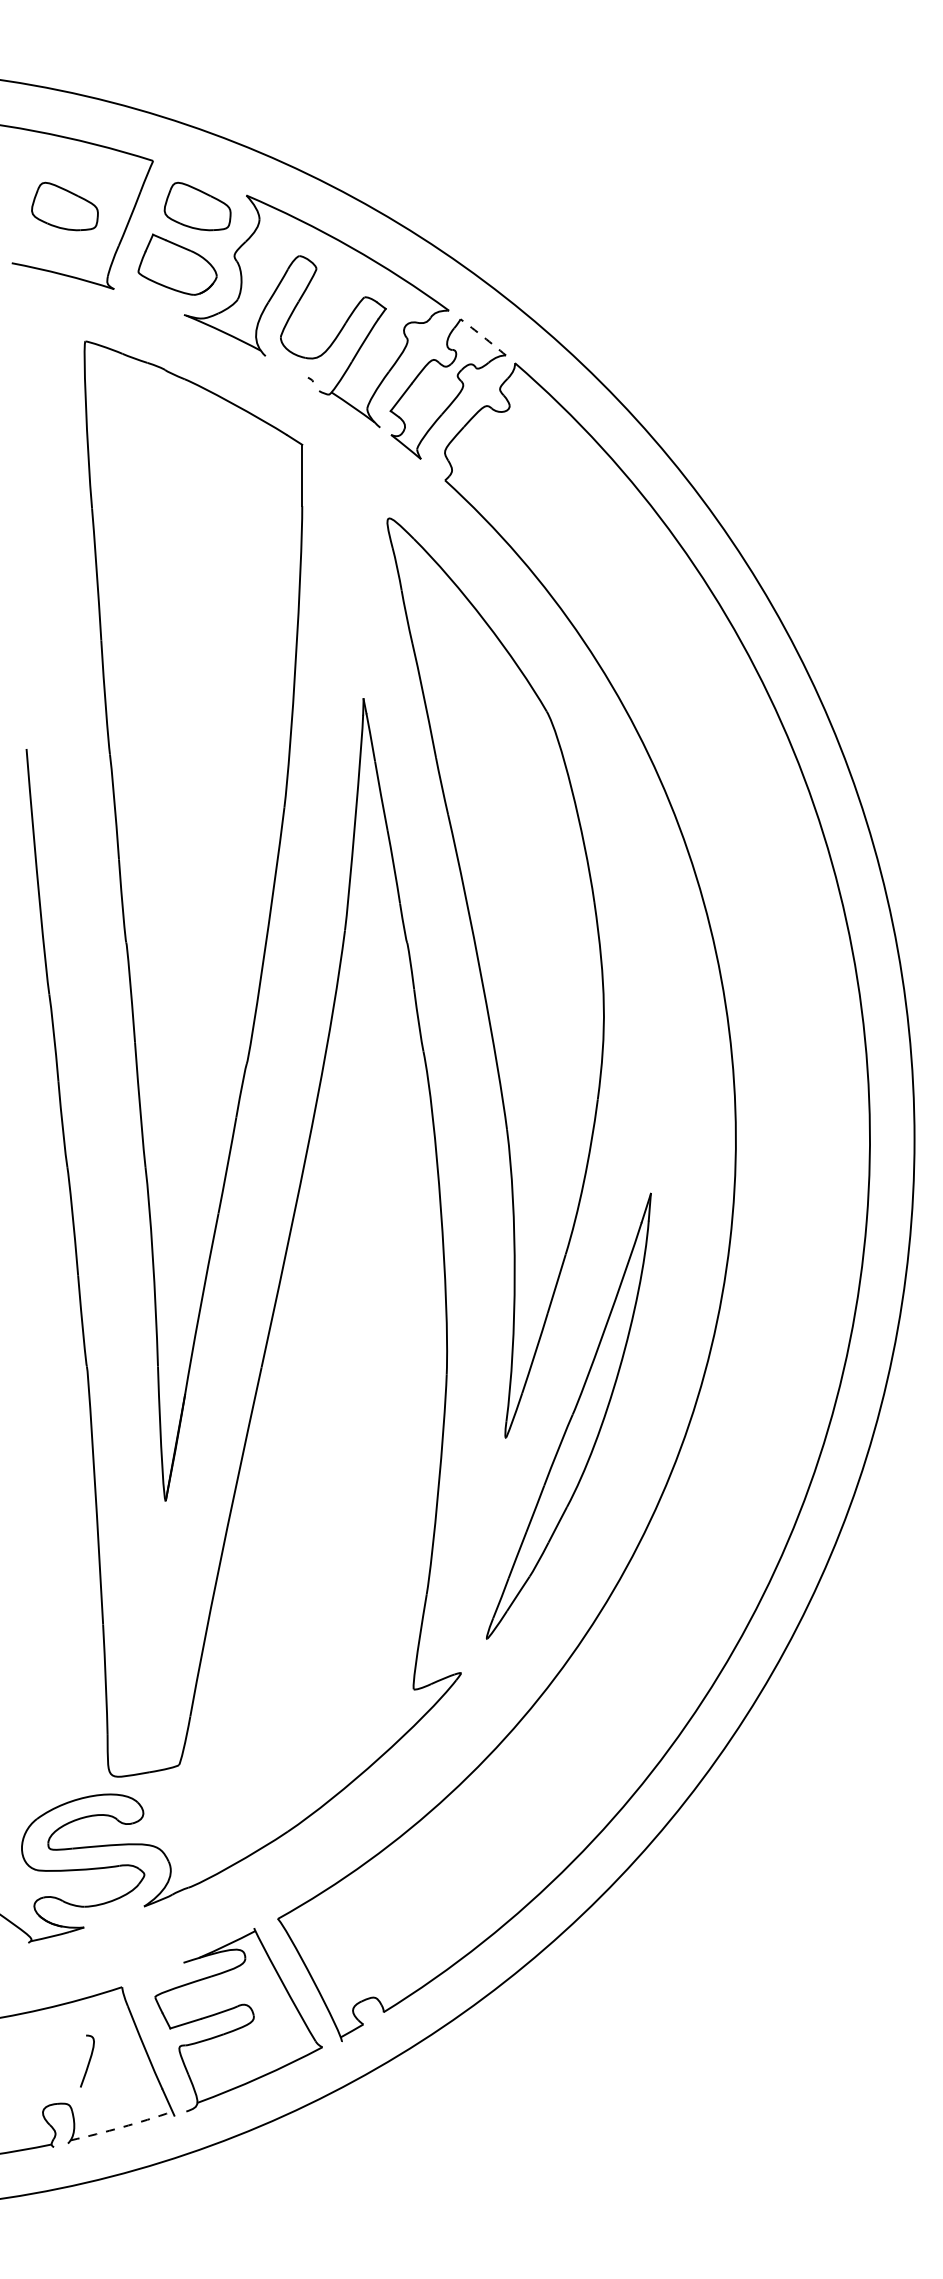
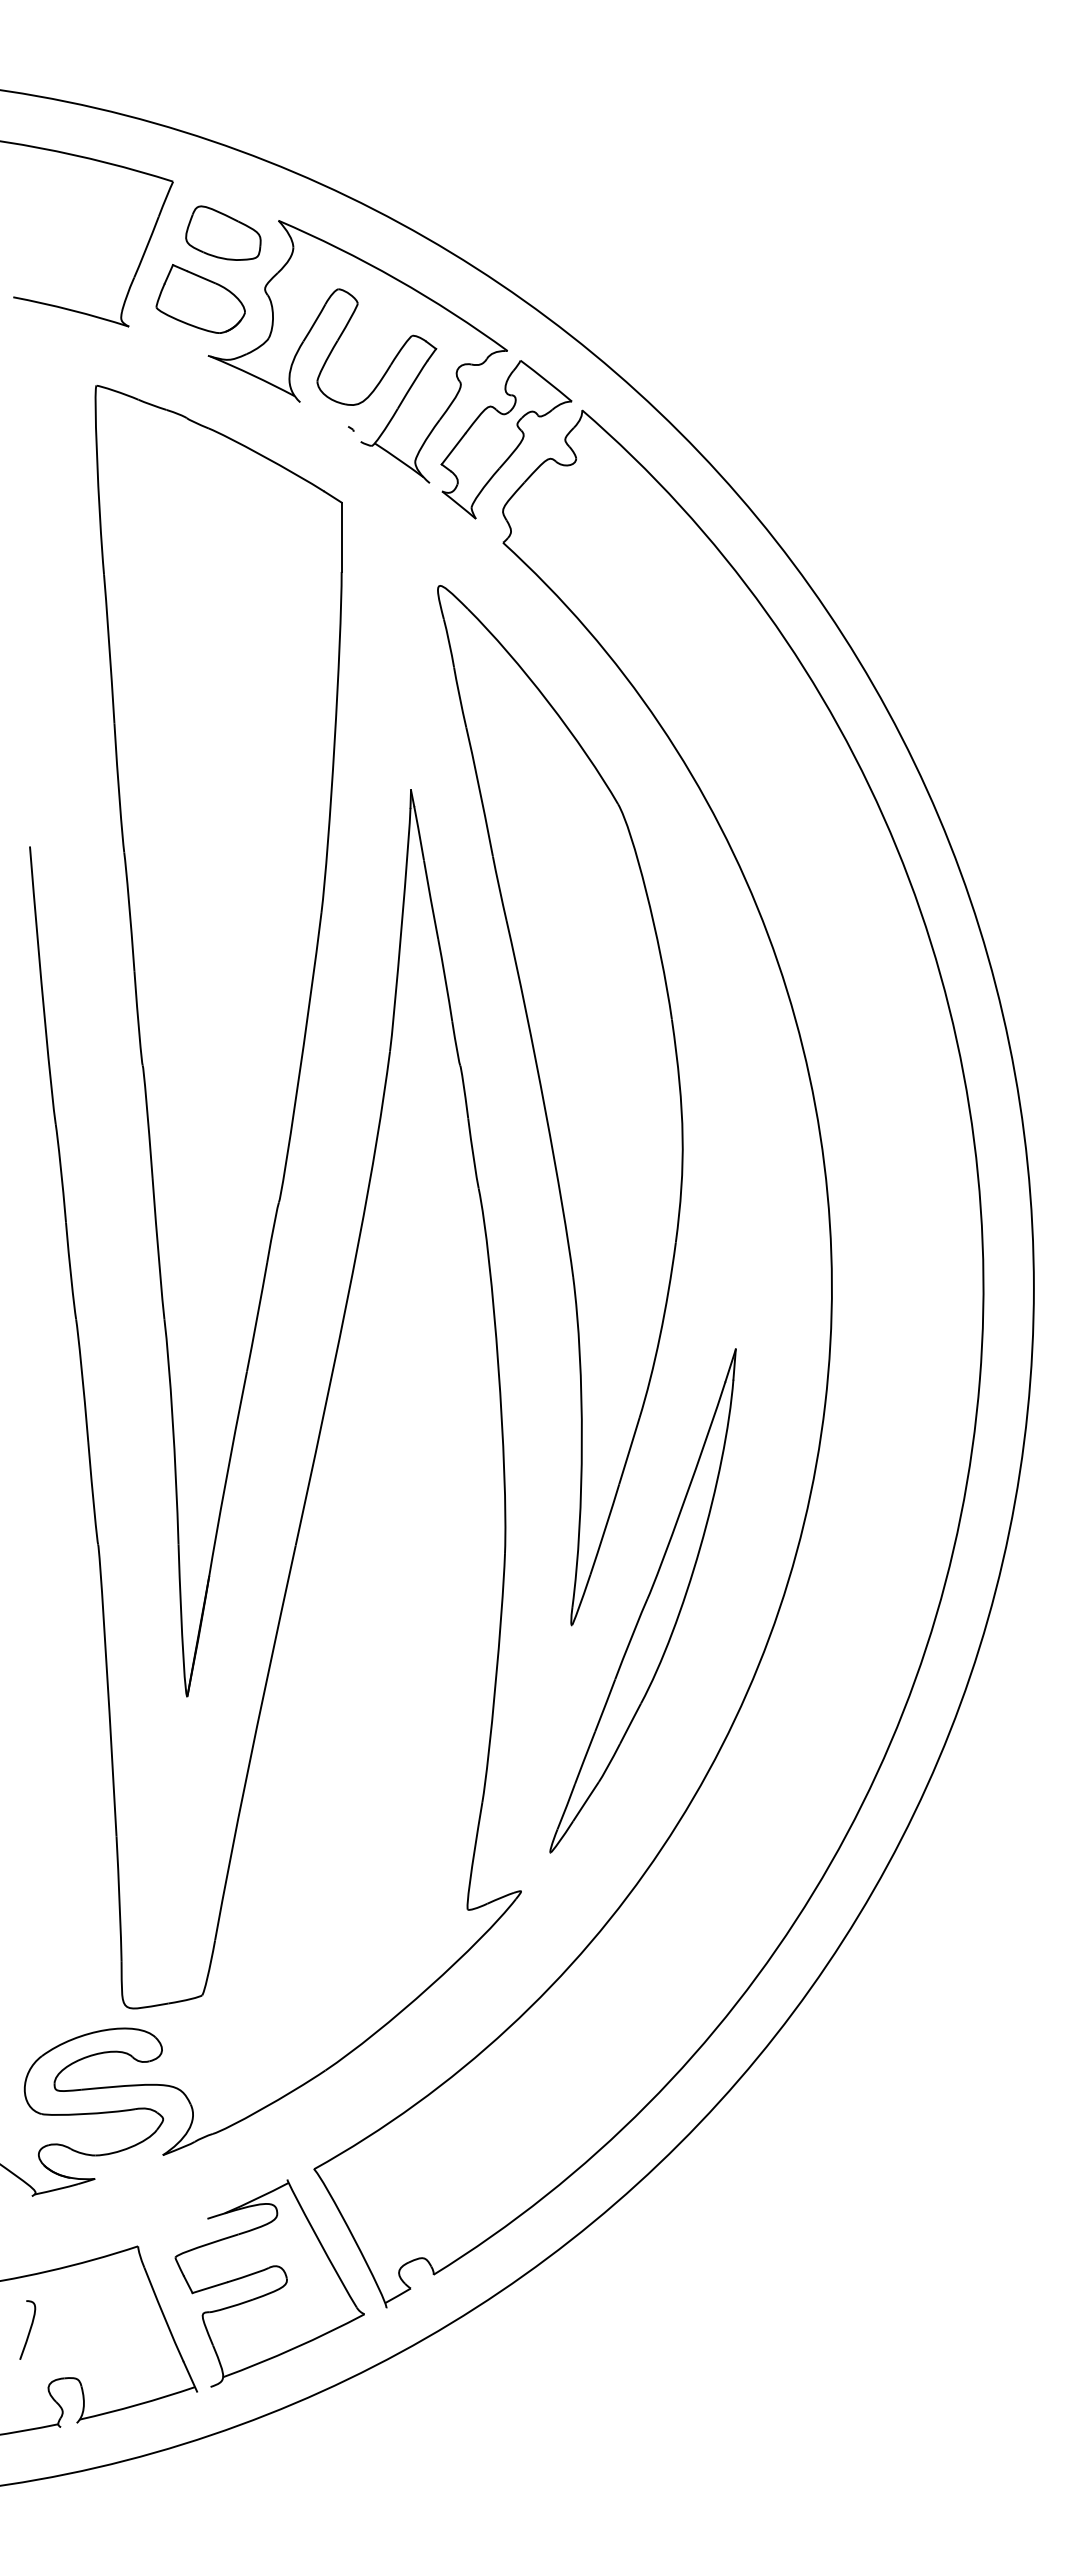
part: (65, 205) -> (73, 232), removed
arc: (483, 336) -> (546, 380), dashed -> solid
curve: (88, 2060) -> (29, 2329), moved
arc: (121, 2127) -> (137, 2404), dashed -> solid

